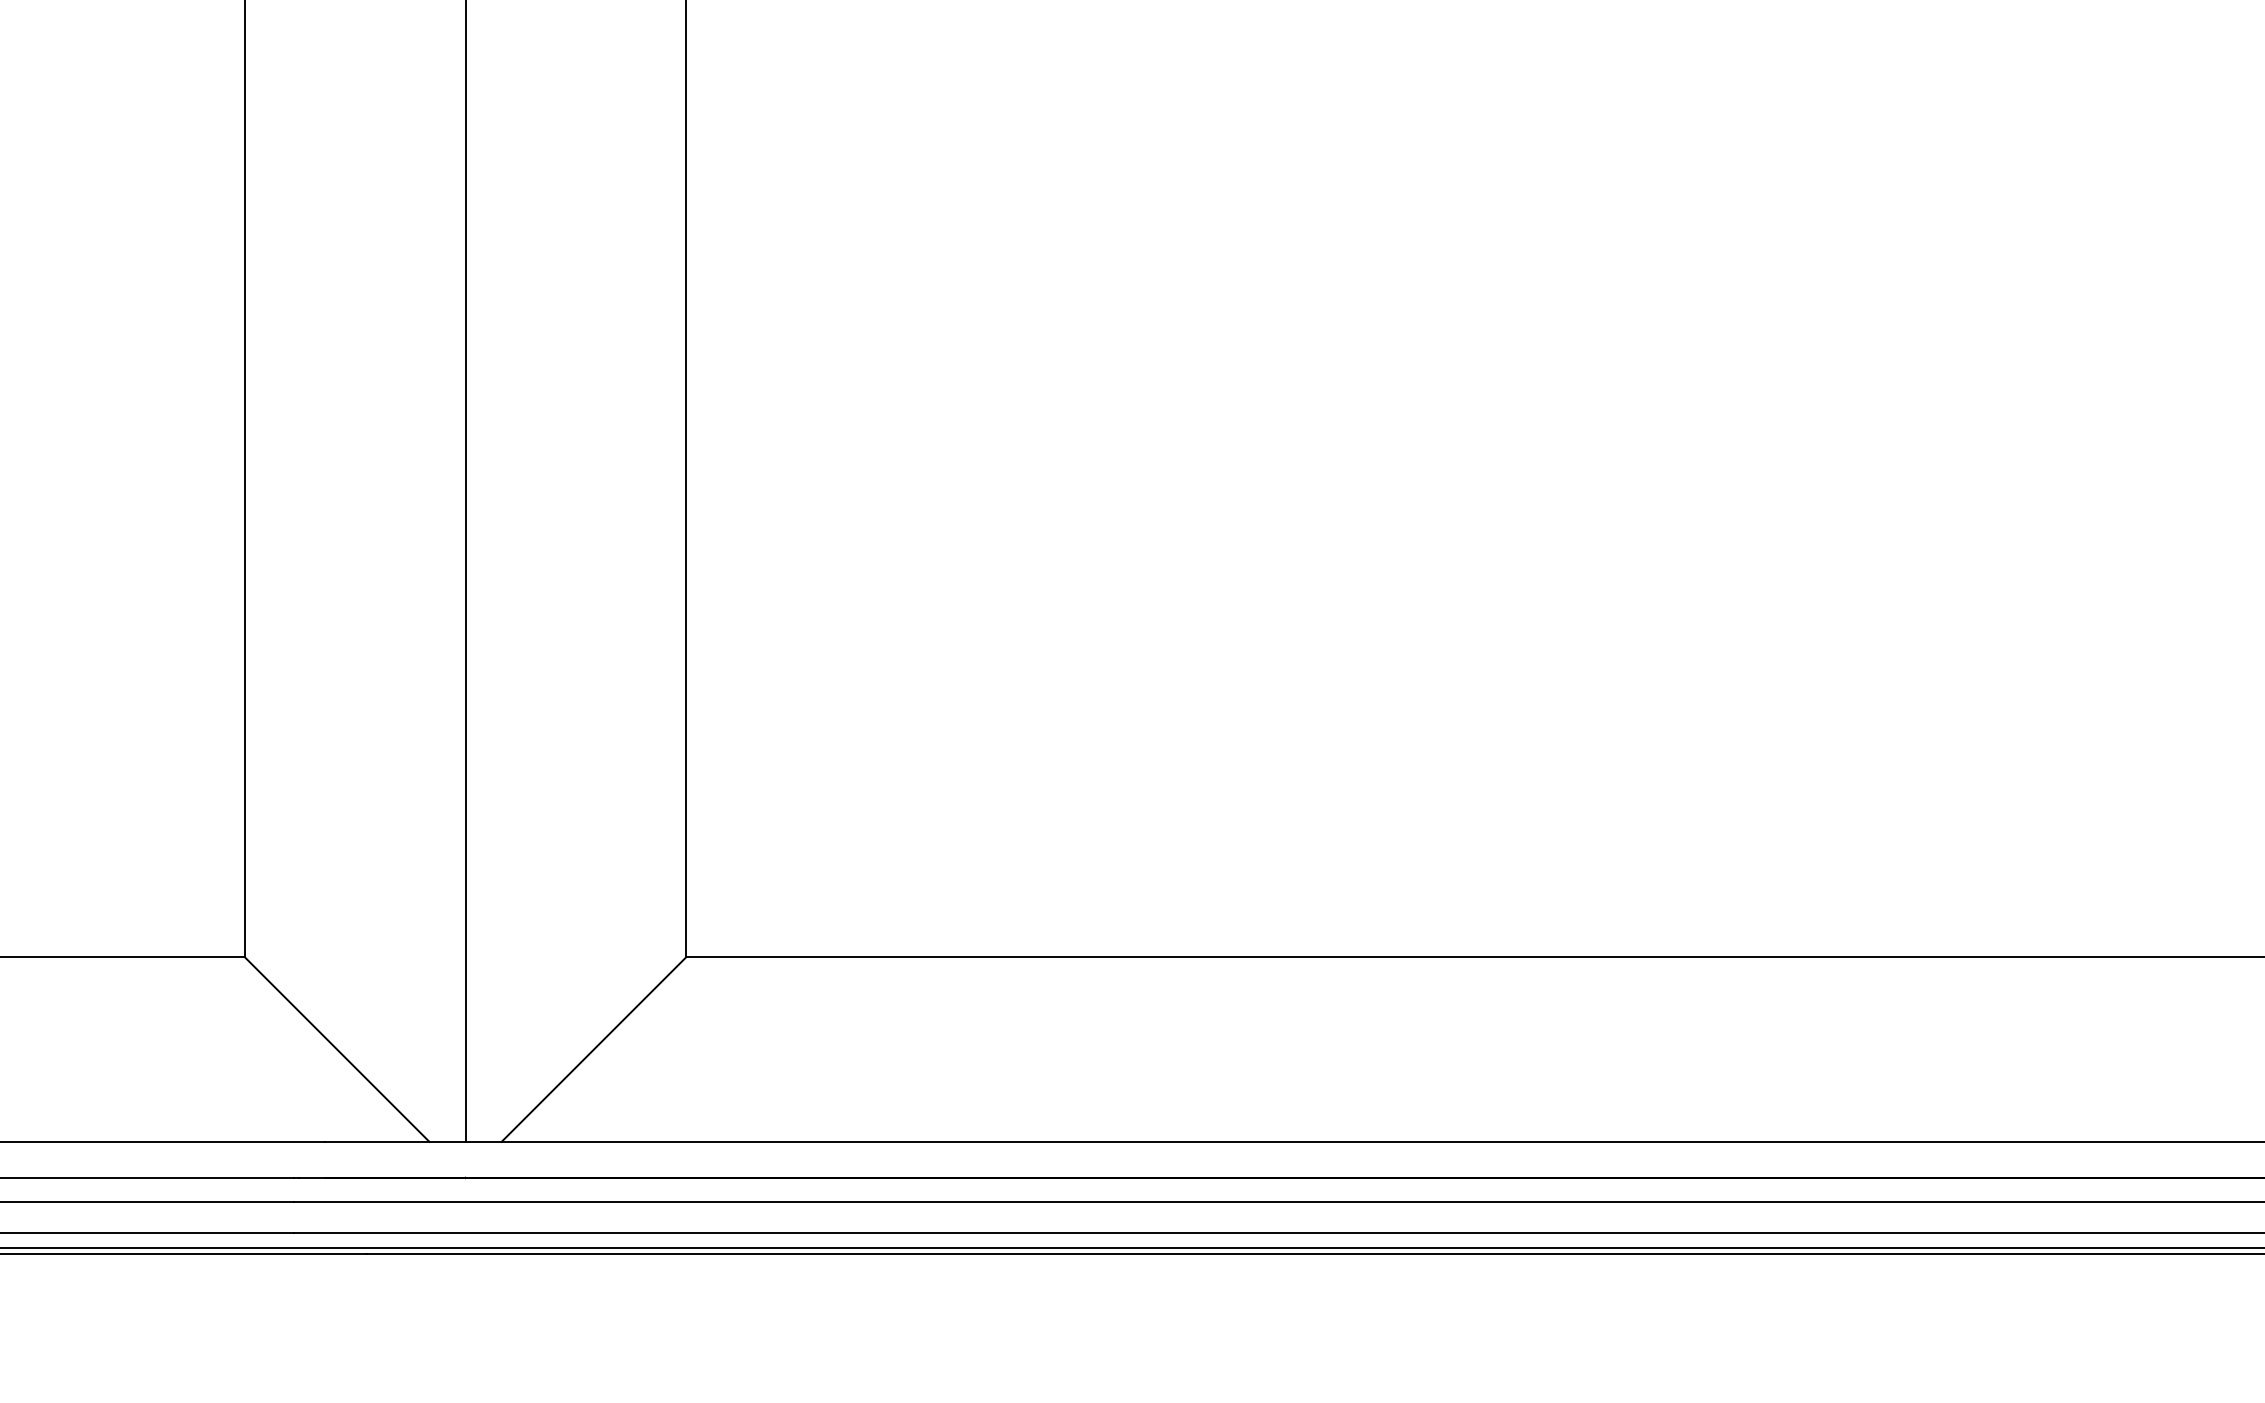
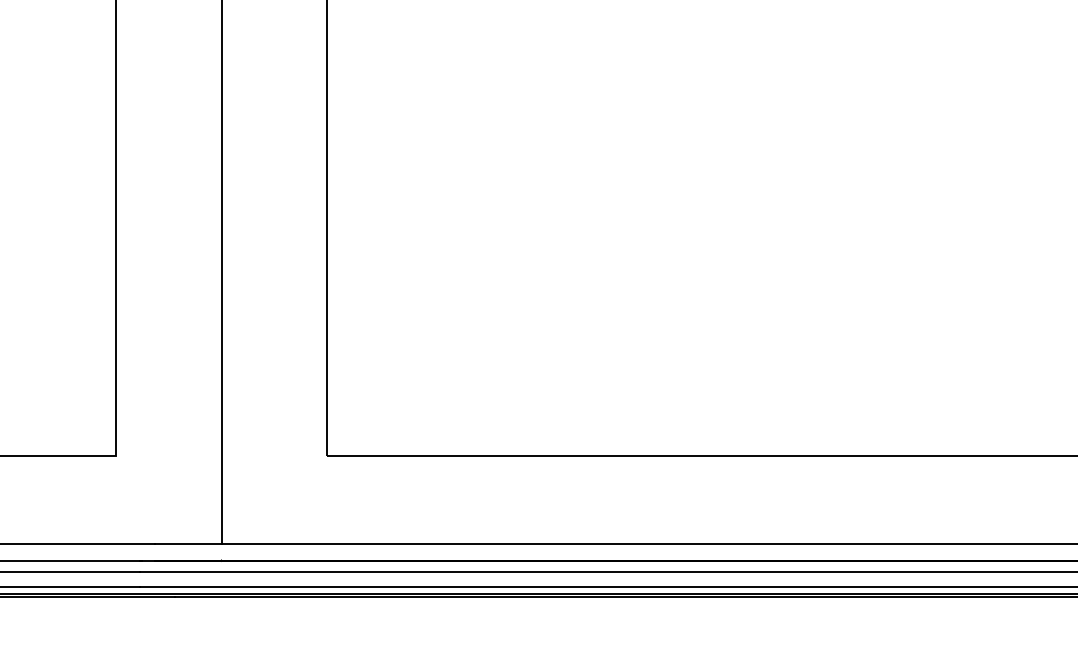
line: (337, 1049) -> (160, 499), removed
line: (593, 1049) -> (282, 499), removed

